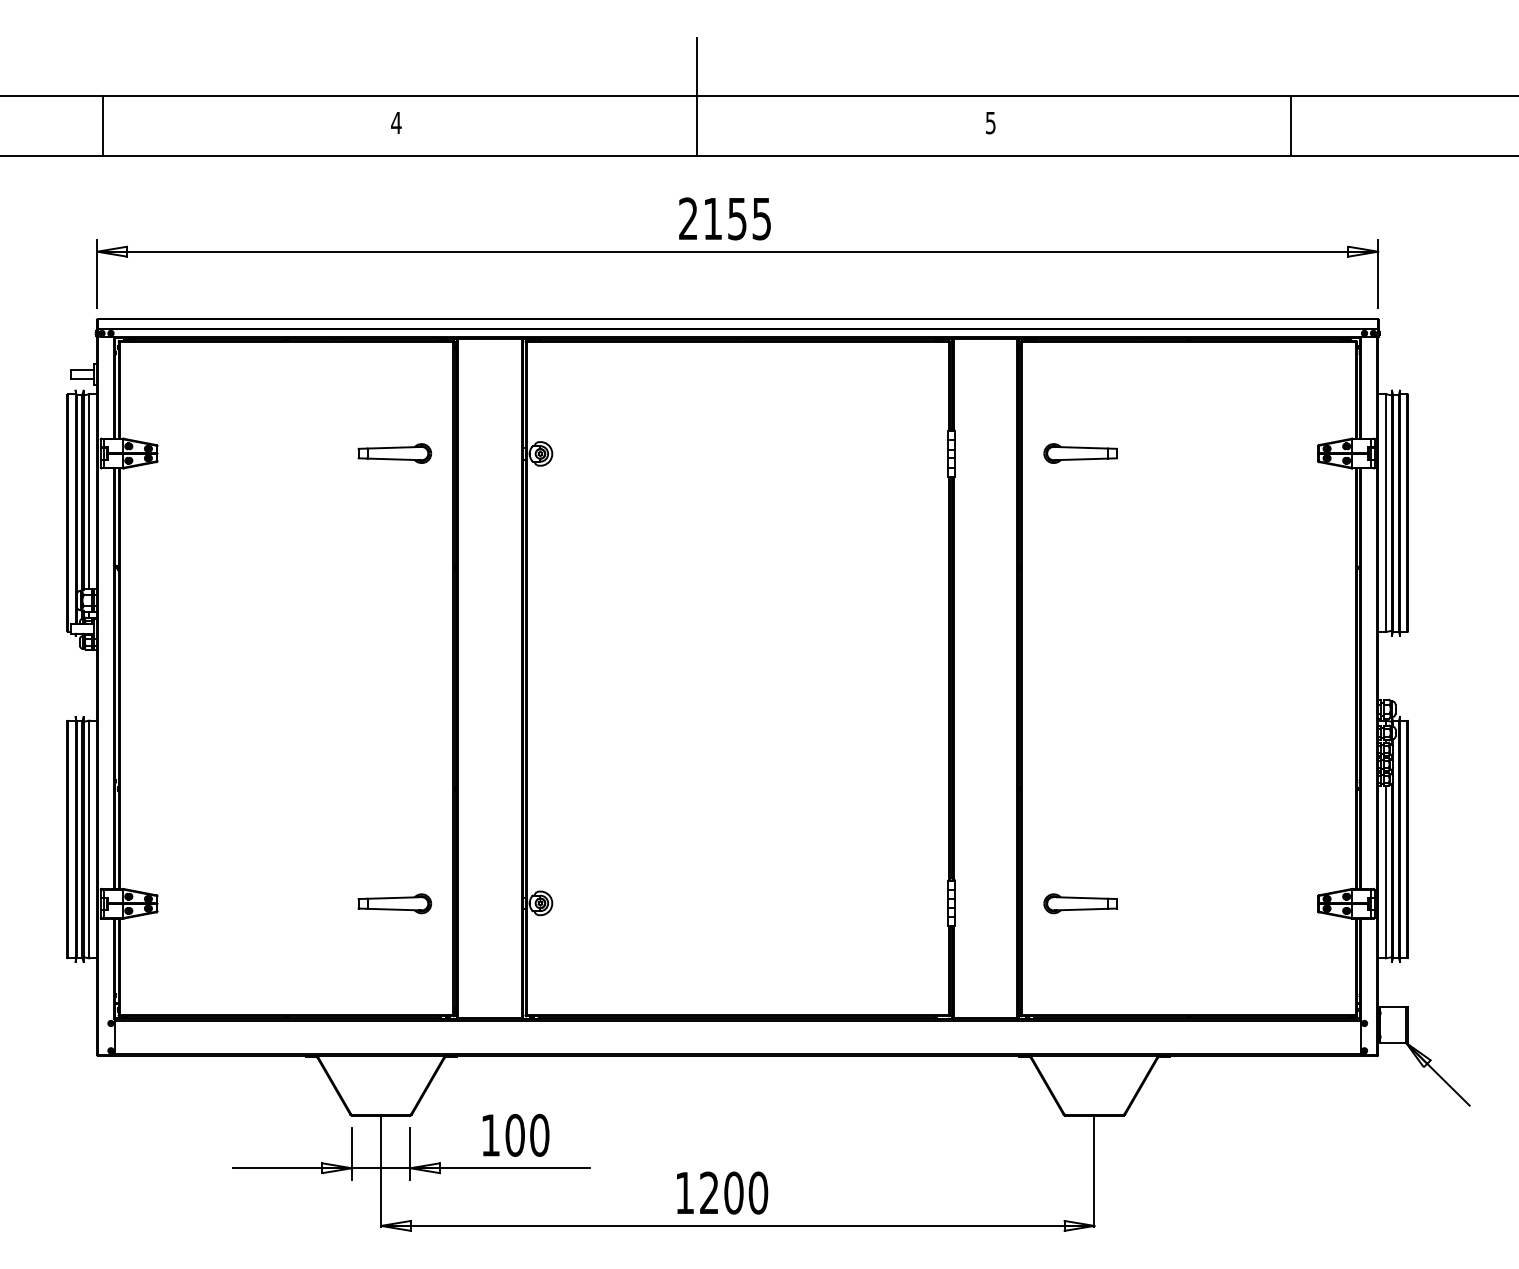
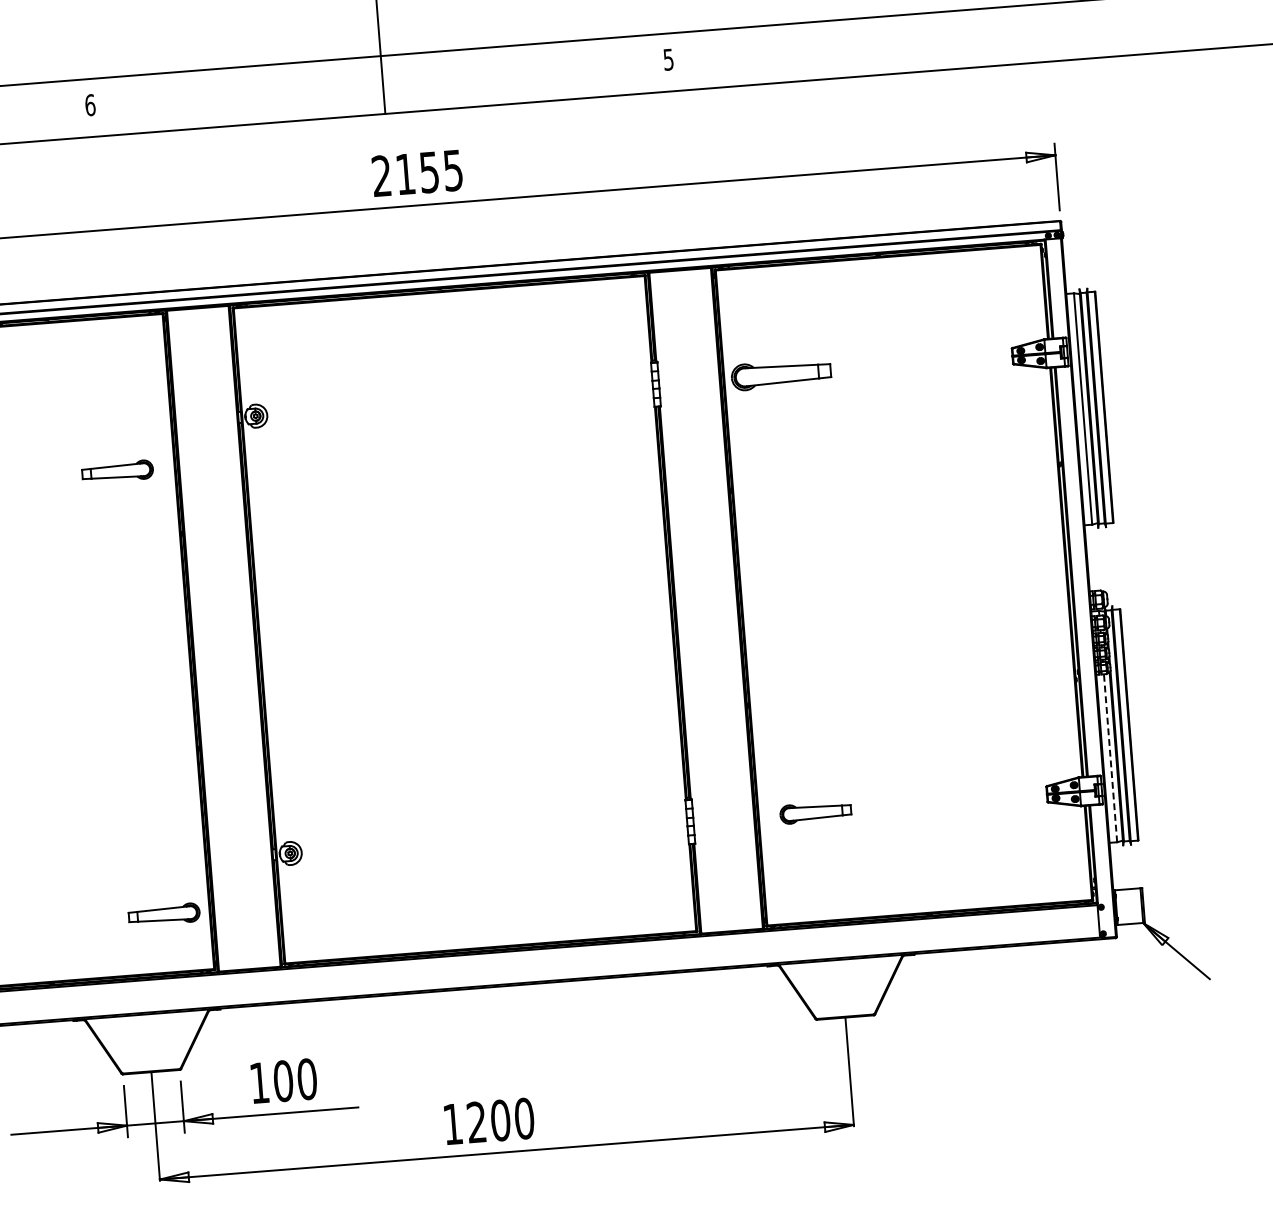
text: (396, 122) -> (90, 104), 4 -> 6
line: (1291, 125) -> (961, 39), removed
part: (394, 453) -> (117, 471), moved
part: (1080, 453) -> (781, 374), size x1.4
line: (1386, 871) -> (1110, 757), solid -> dashed
part: (394, 903) -> (163, 914), moved

